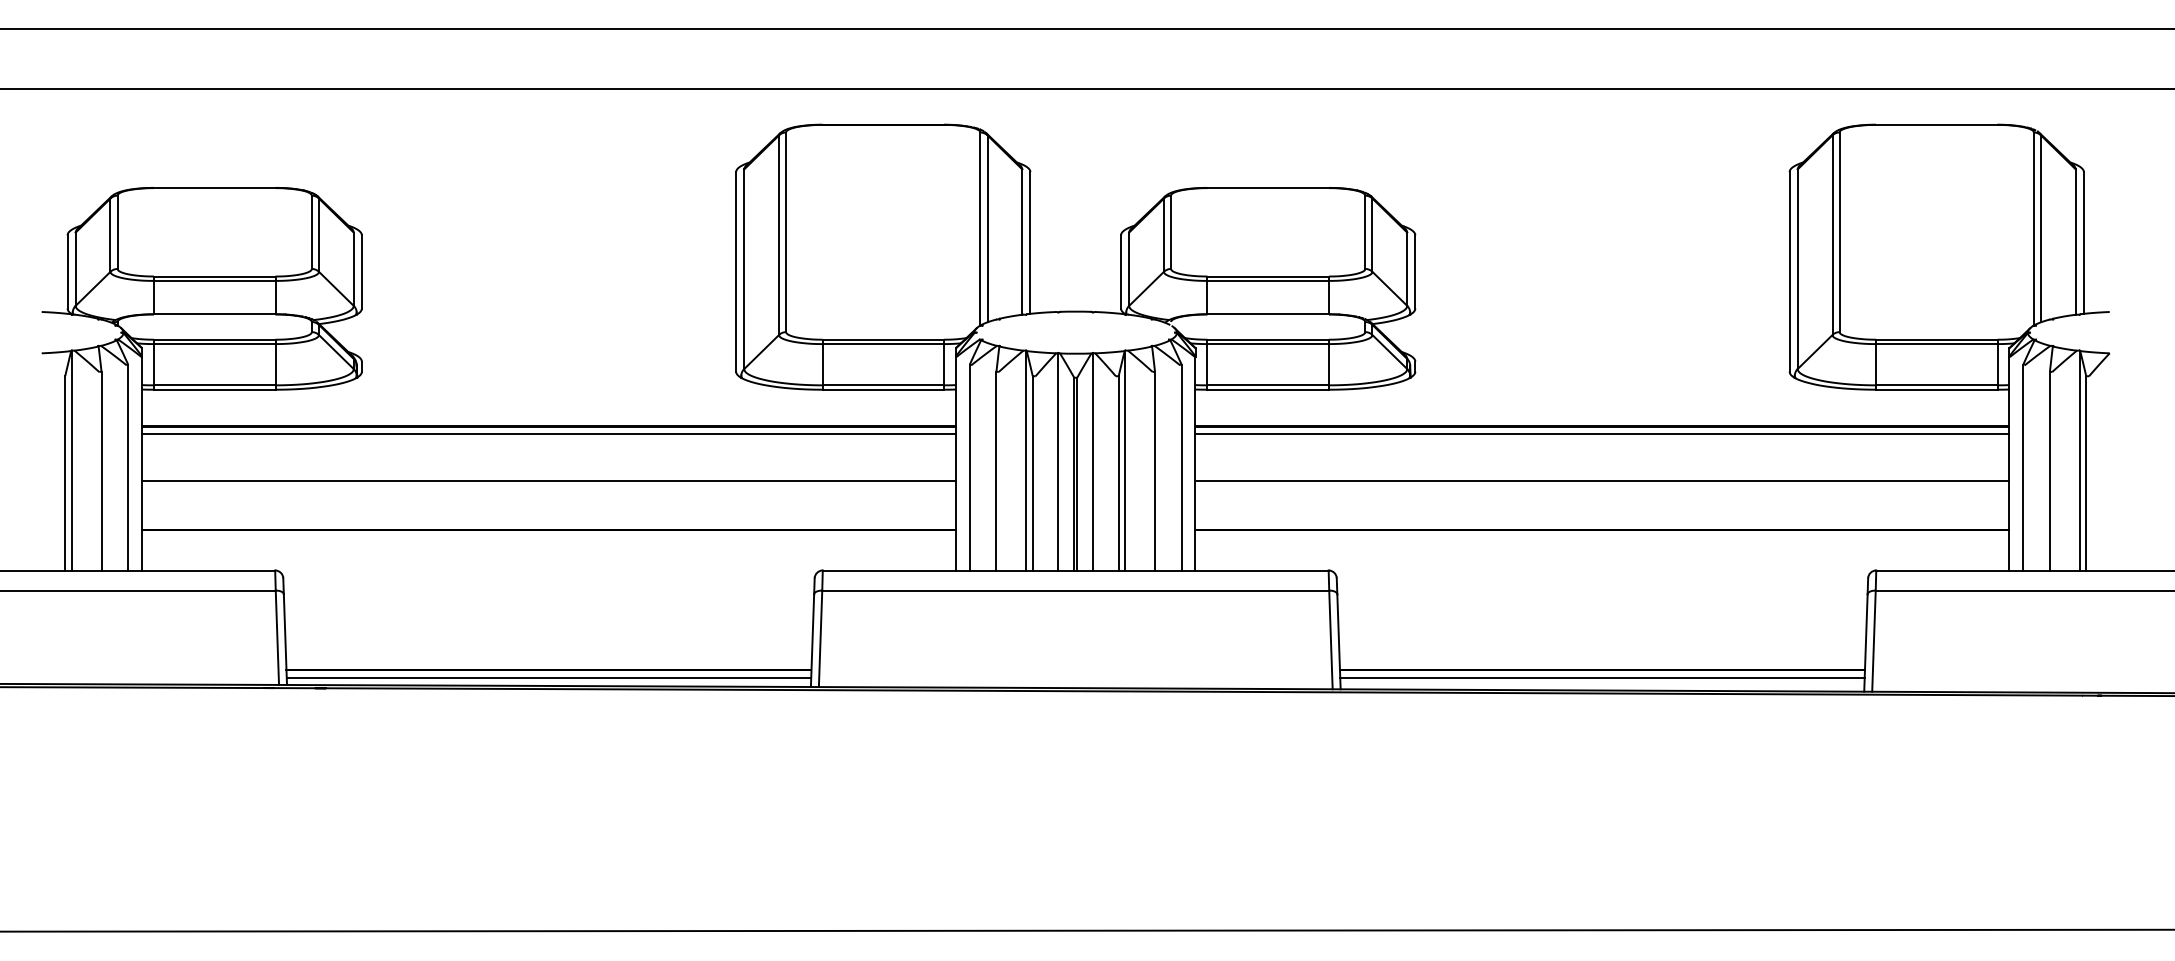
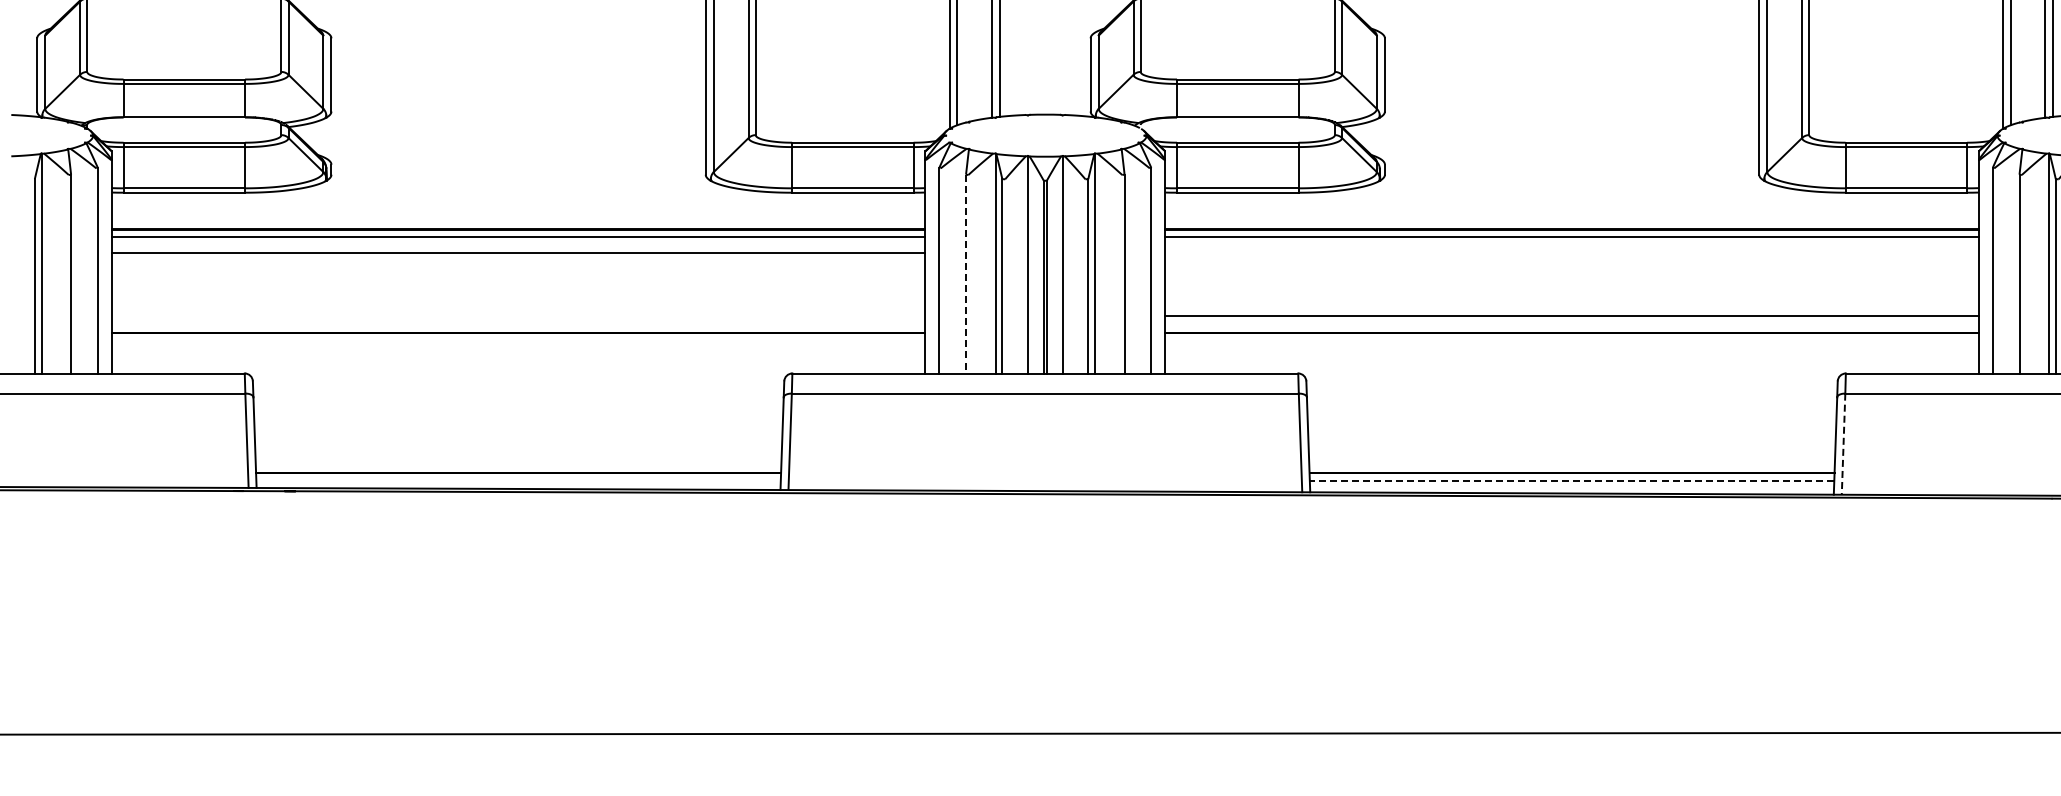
line: (996, 471) -> (966, 274), solid -> dashed
line: (548, 480) -> (518, 252), moved
line: (1602, 480) -> (1572, 315), moved
line: (1873, 641) -> (1843, 444), solid -> dashed
line: (548, 677) -> (518, 480), removed
line: (1601, 677) -> (1571, 480), solid -> dashed

